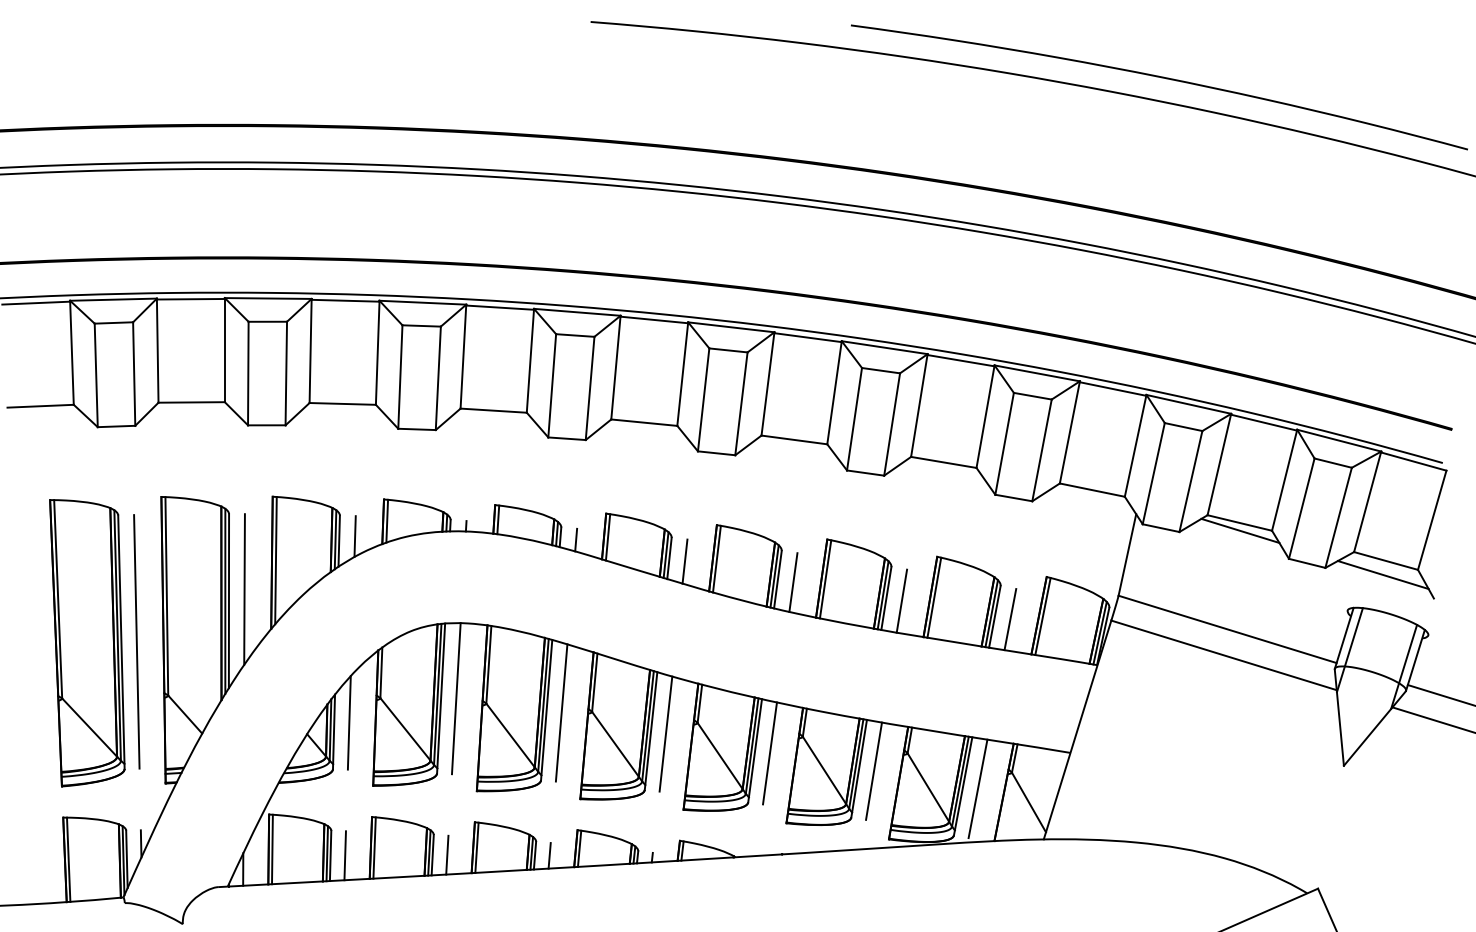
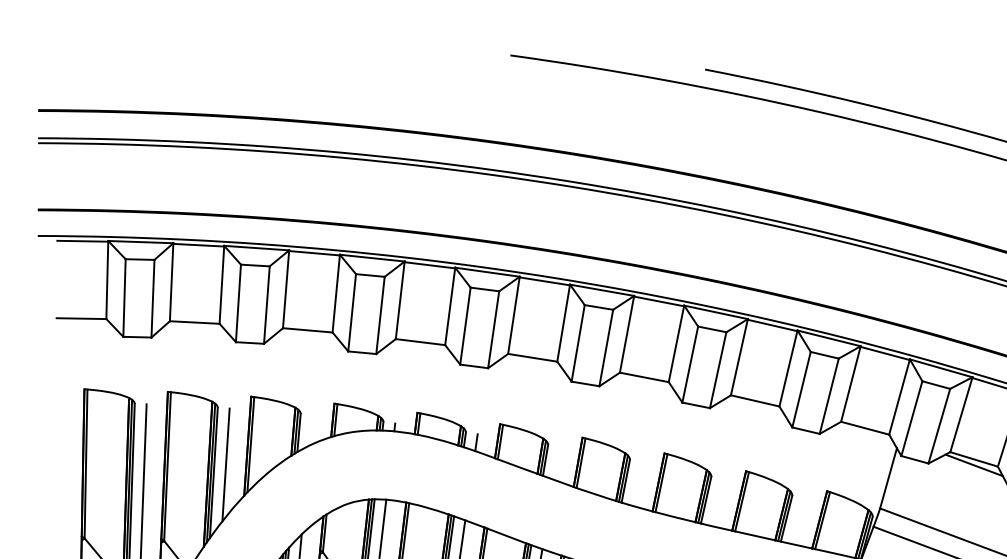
line: (354, 536) -> (310, 430), removed
line: (684, 561) -> (556, 463), removed
line: (793, 582) -> (637, 484), removed
line: (901, 600) -> (717, 502), removed
line: (1010, 619) -> (798, 521), removed

